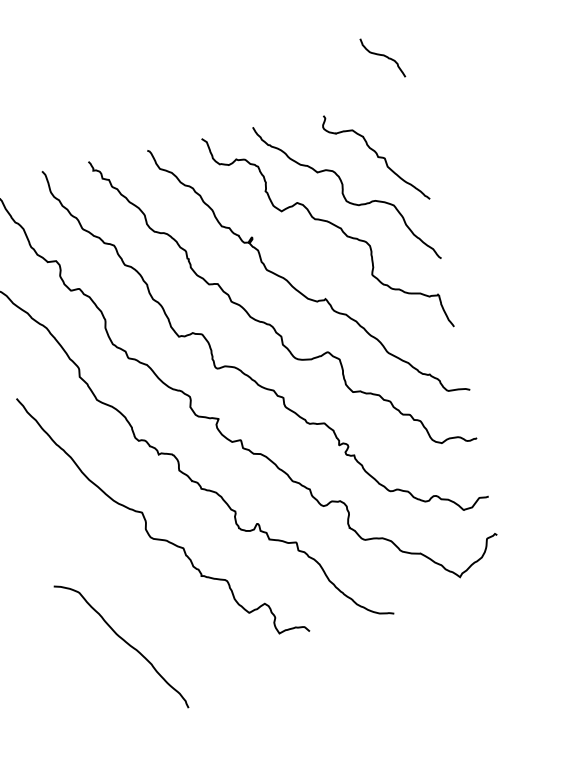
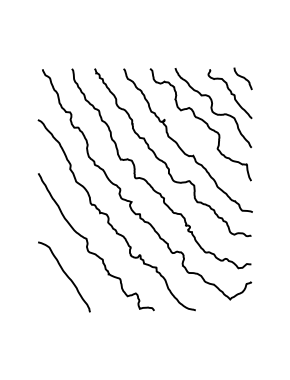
curve: (381, 57) -> (242, 78), moved
curve: (123, 642) -> (65, 275), moved

